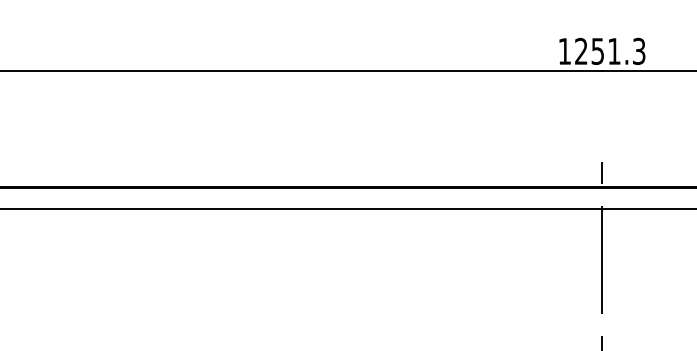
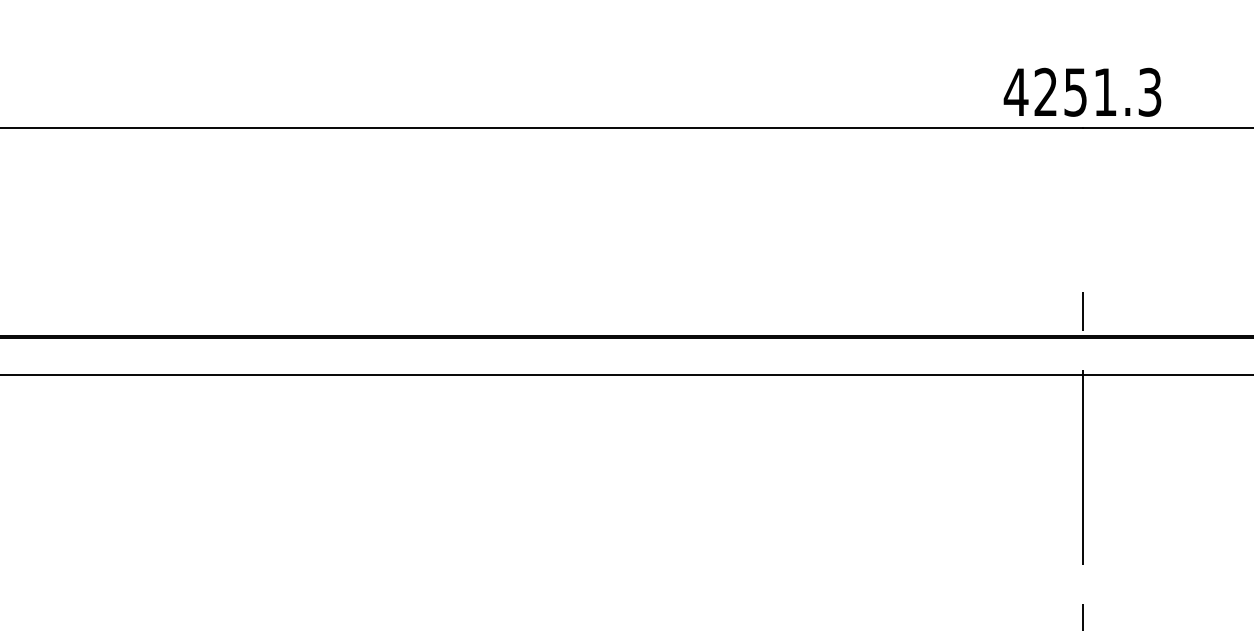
text: (564, 51) -> (1015, 92), 1251.3 -> 4251.3

